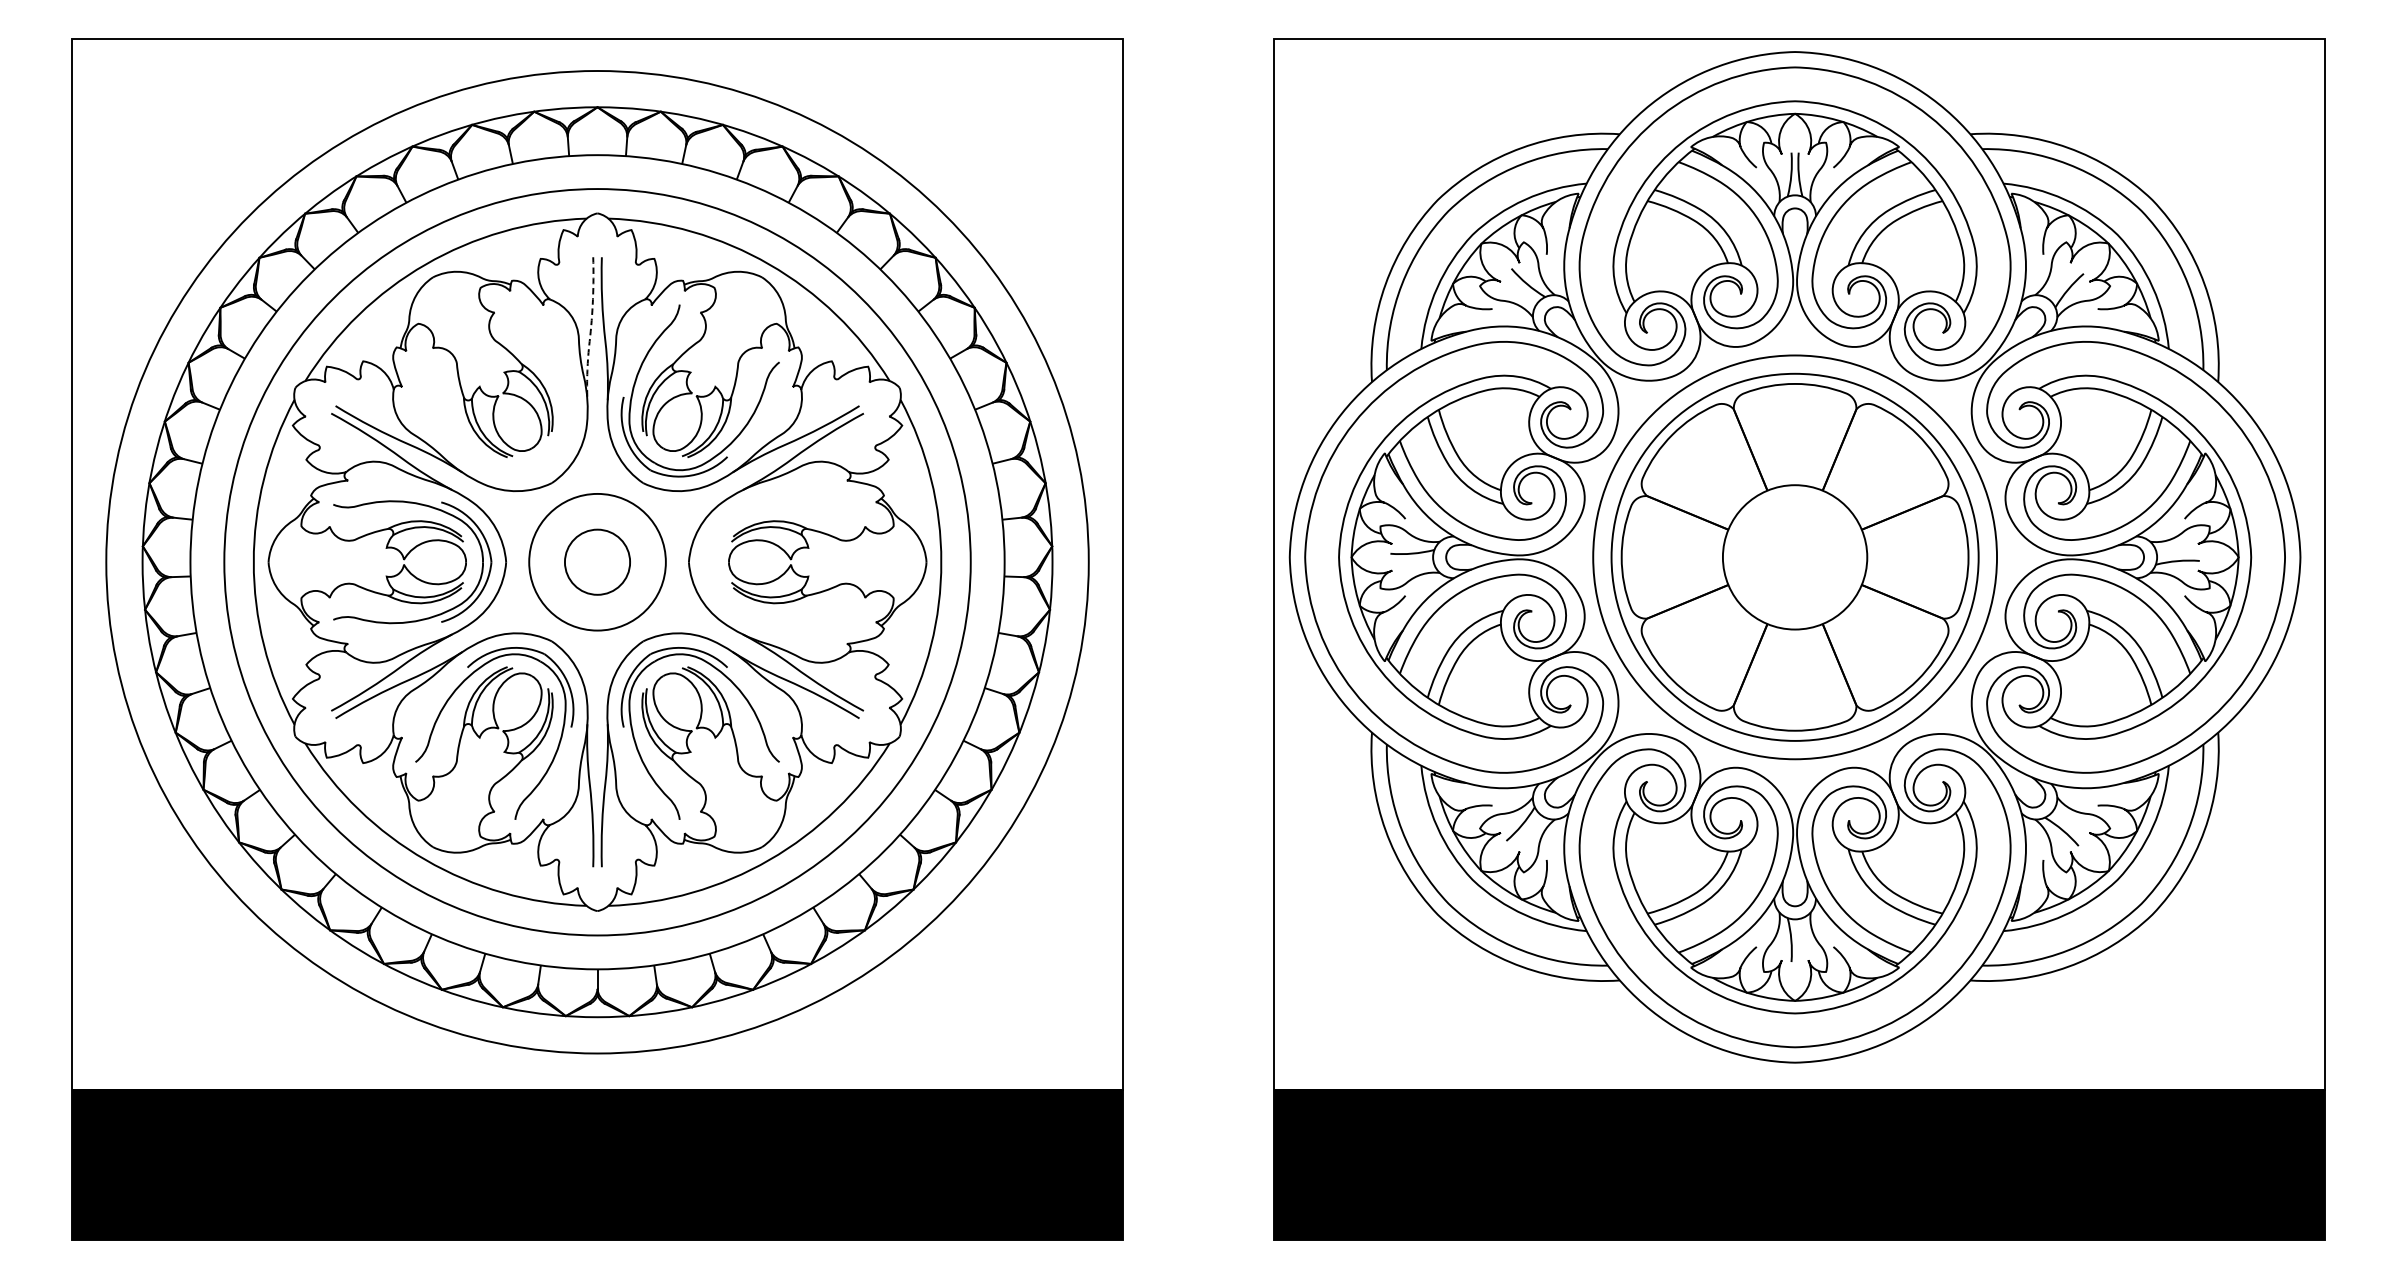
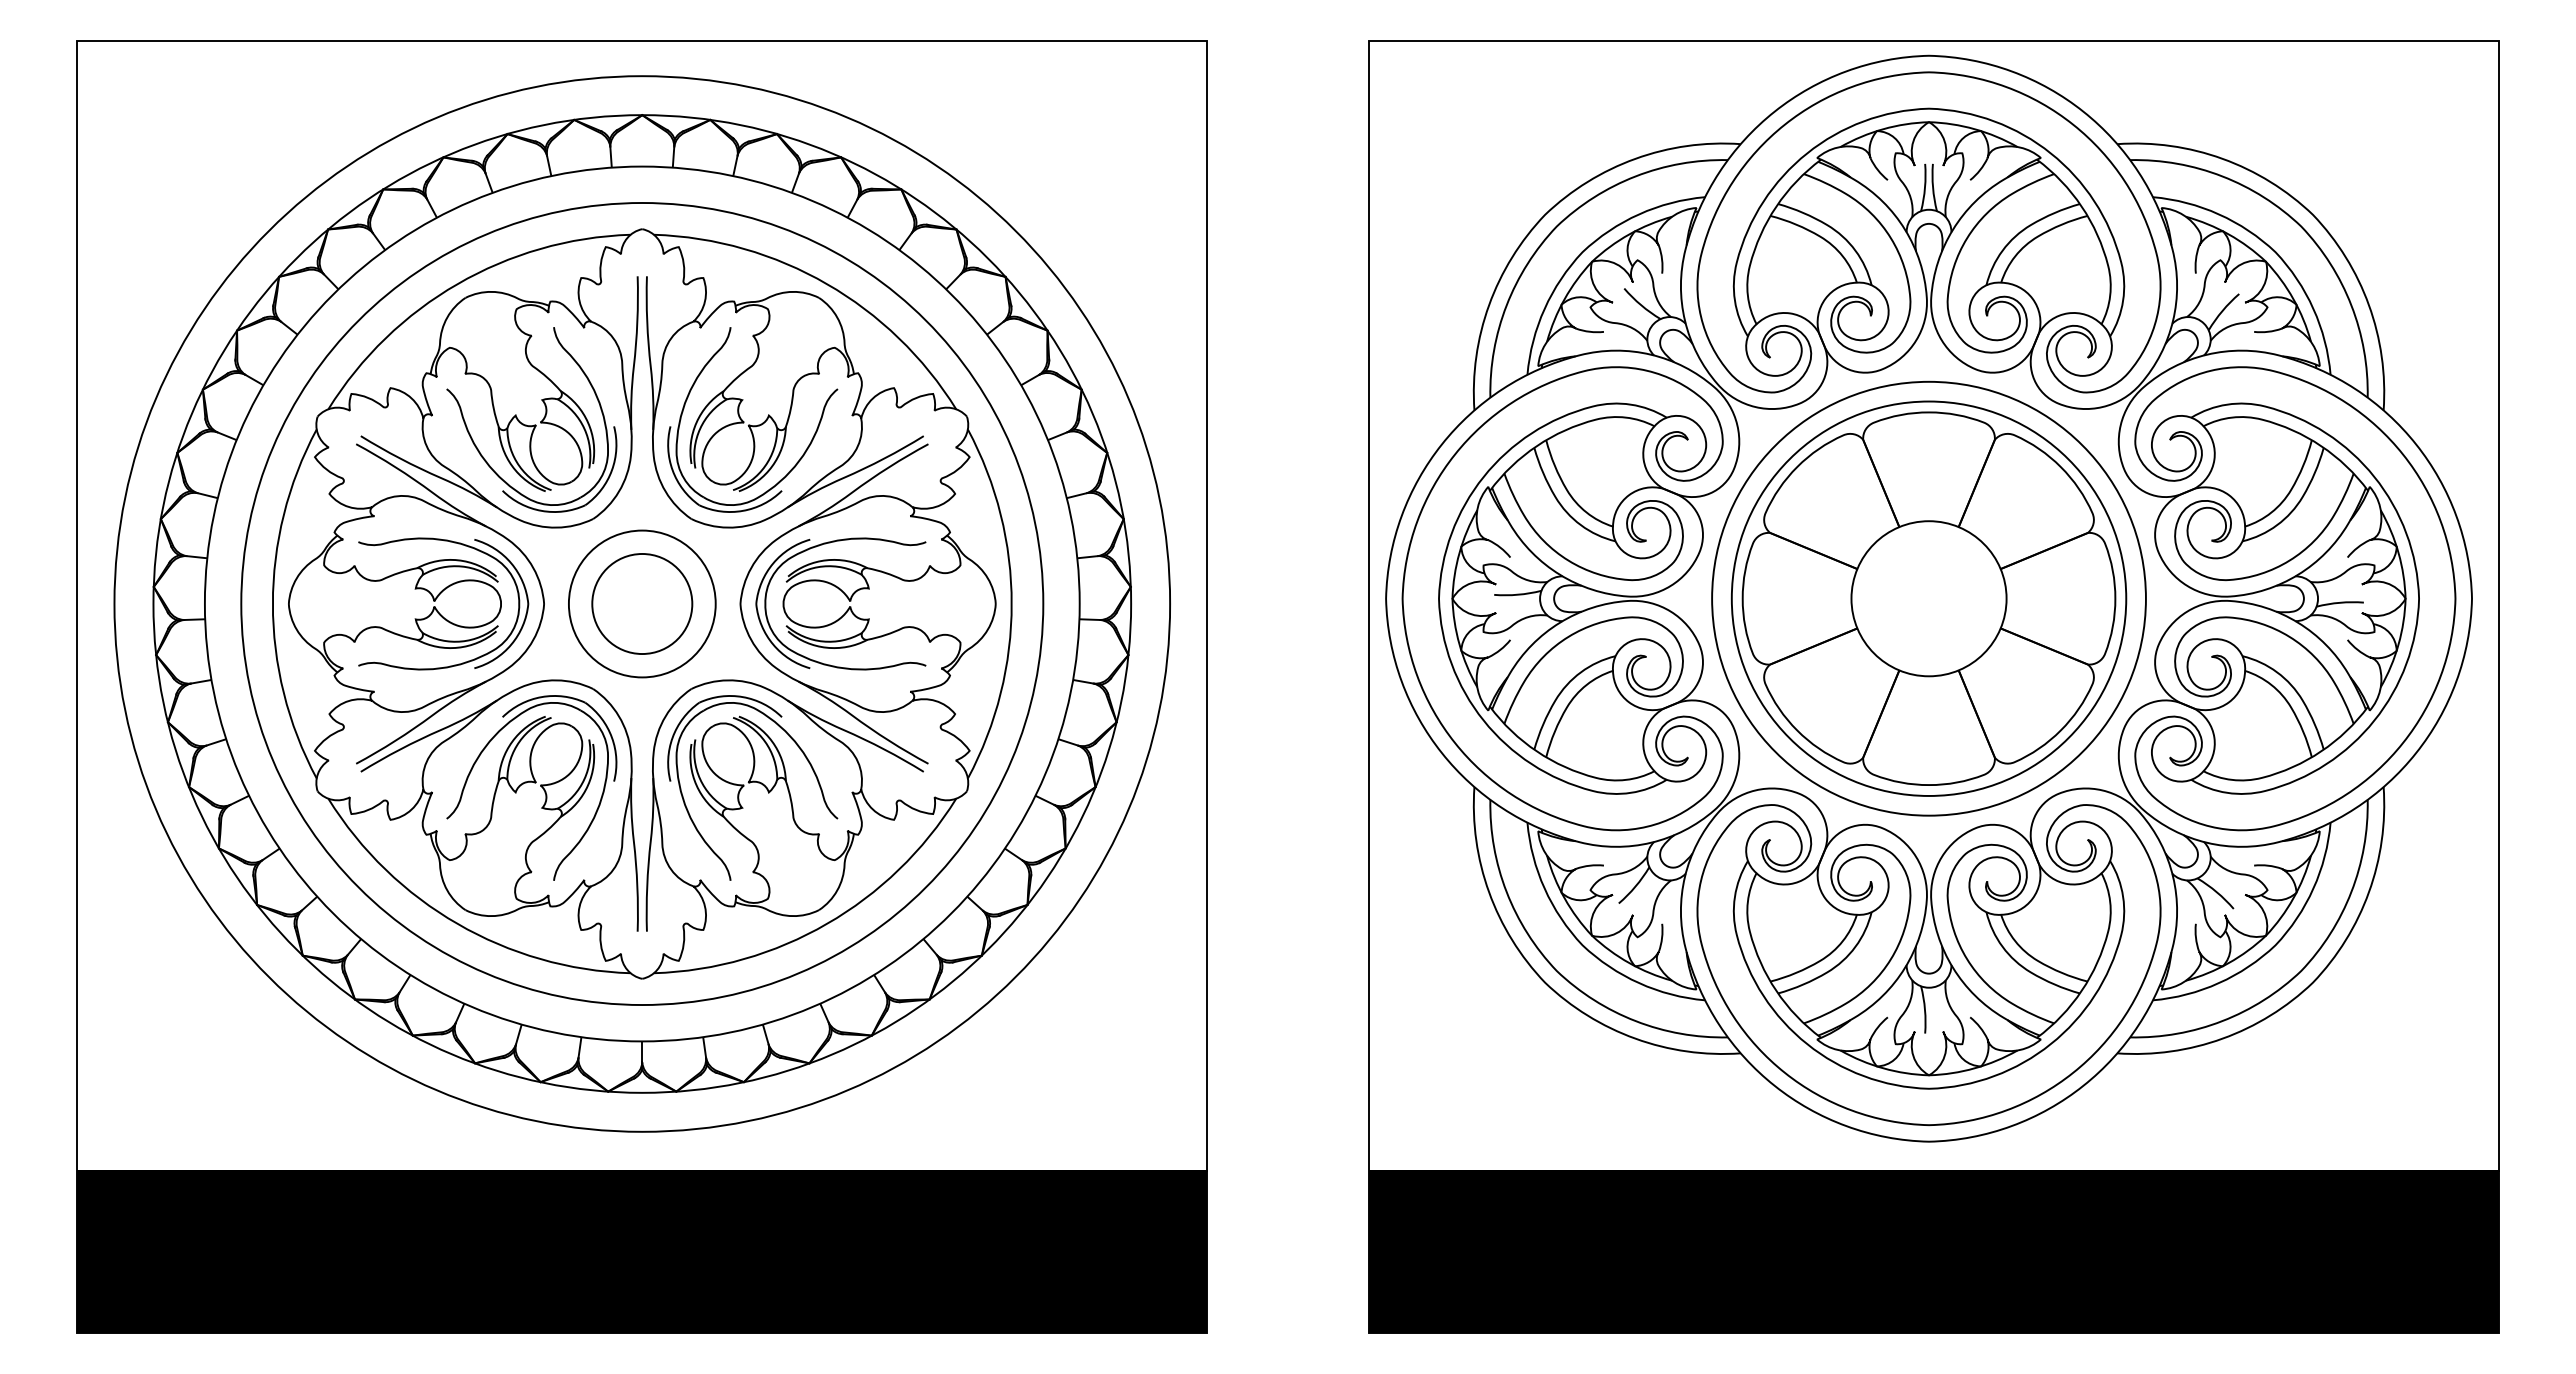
line: (591, 330) -> (635, 354), dashed -> solid
part: (445, 417) -> (478, 448), added
part: (765, 507) -> (822, 545), added
circle: (597, 562) -> (642, 604), size x1.43

